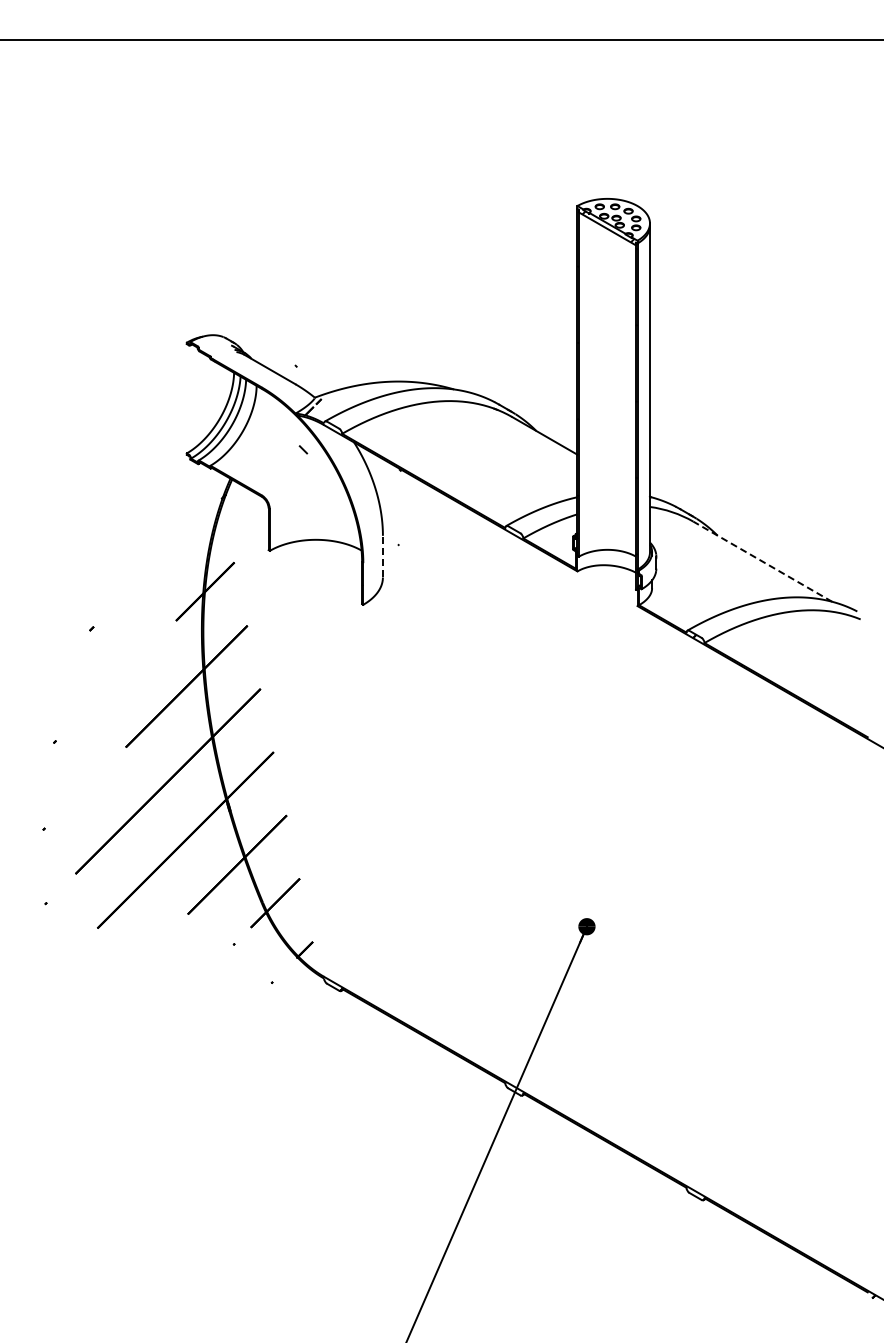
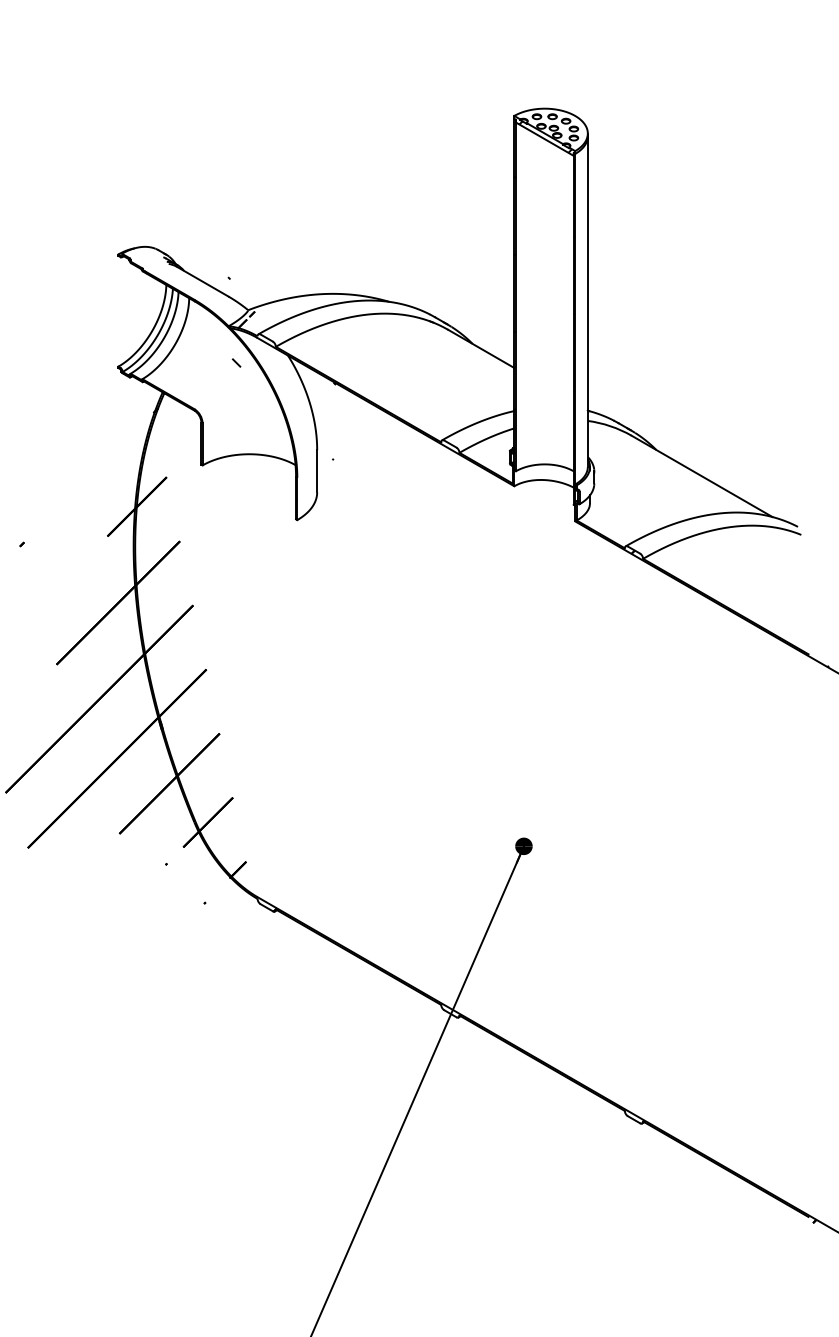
line: (382, 556) -> (316, 471), dashed -> solid
line: (762, 561) -> (701, 476), dashed -> solid

